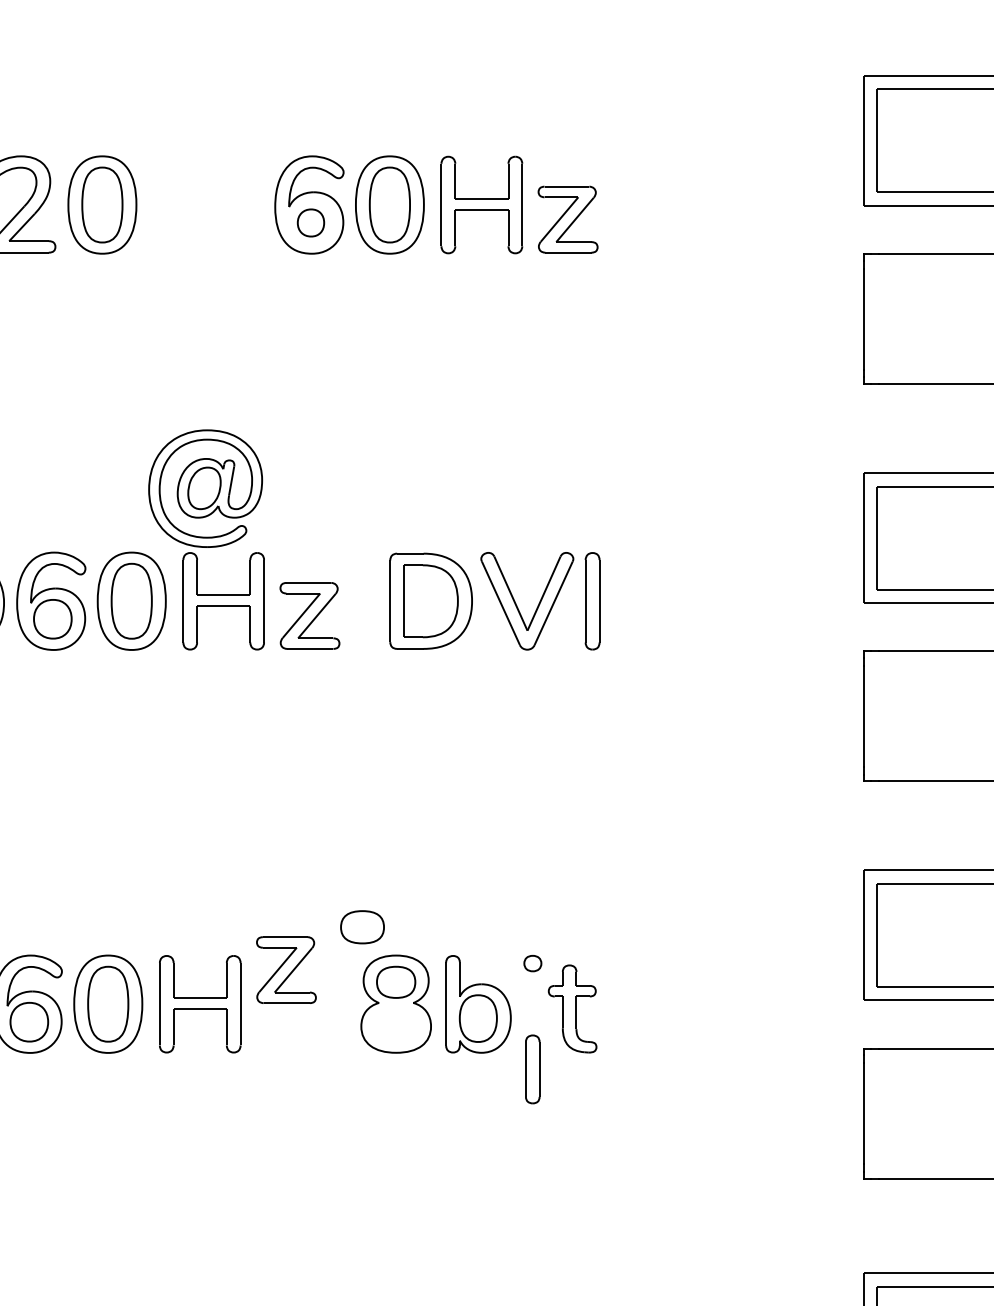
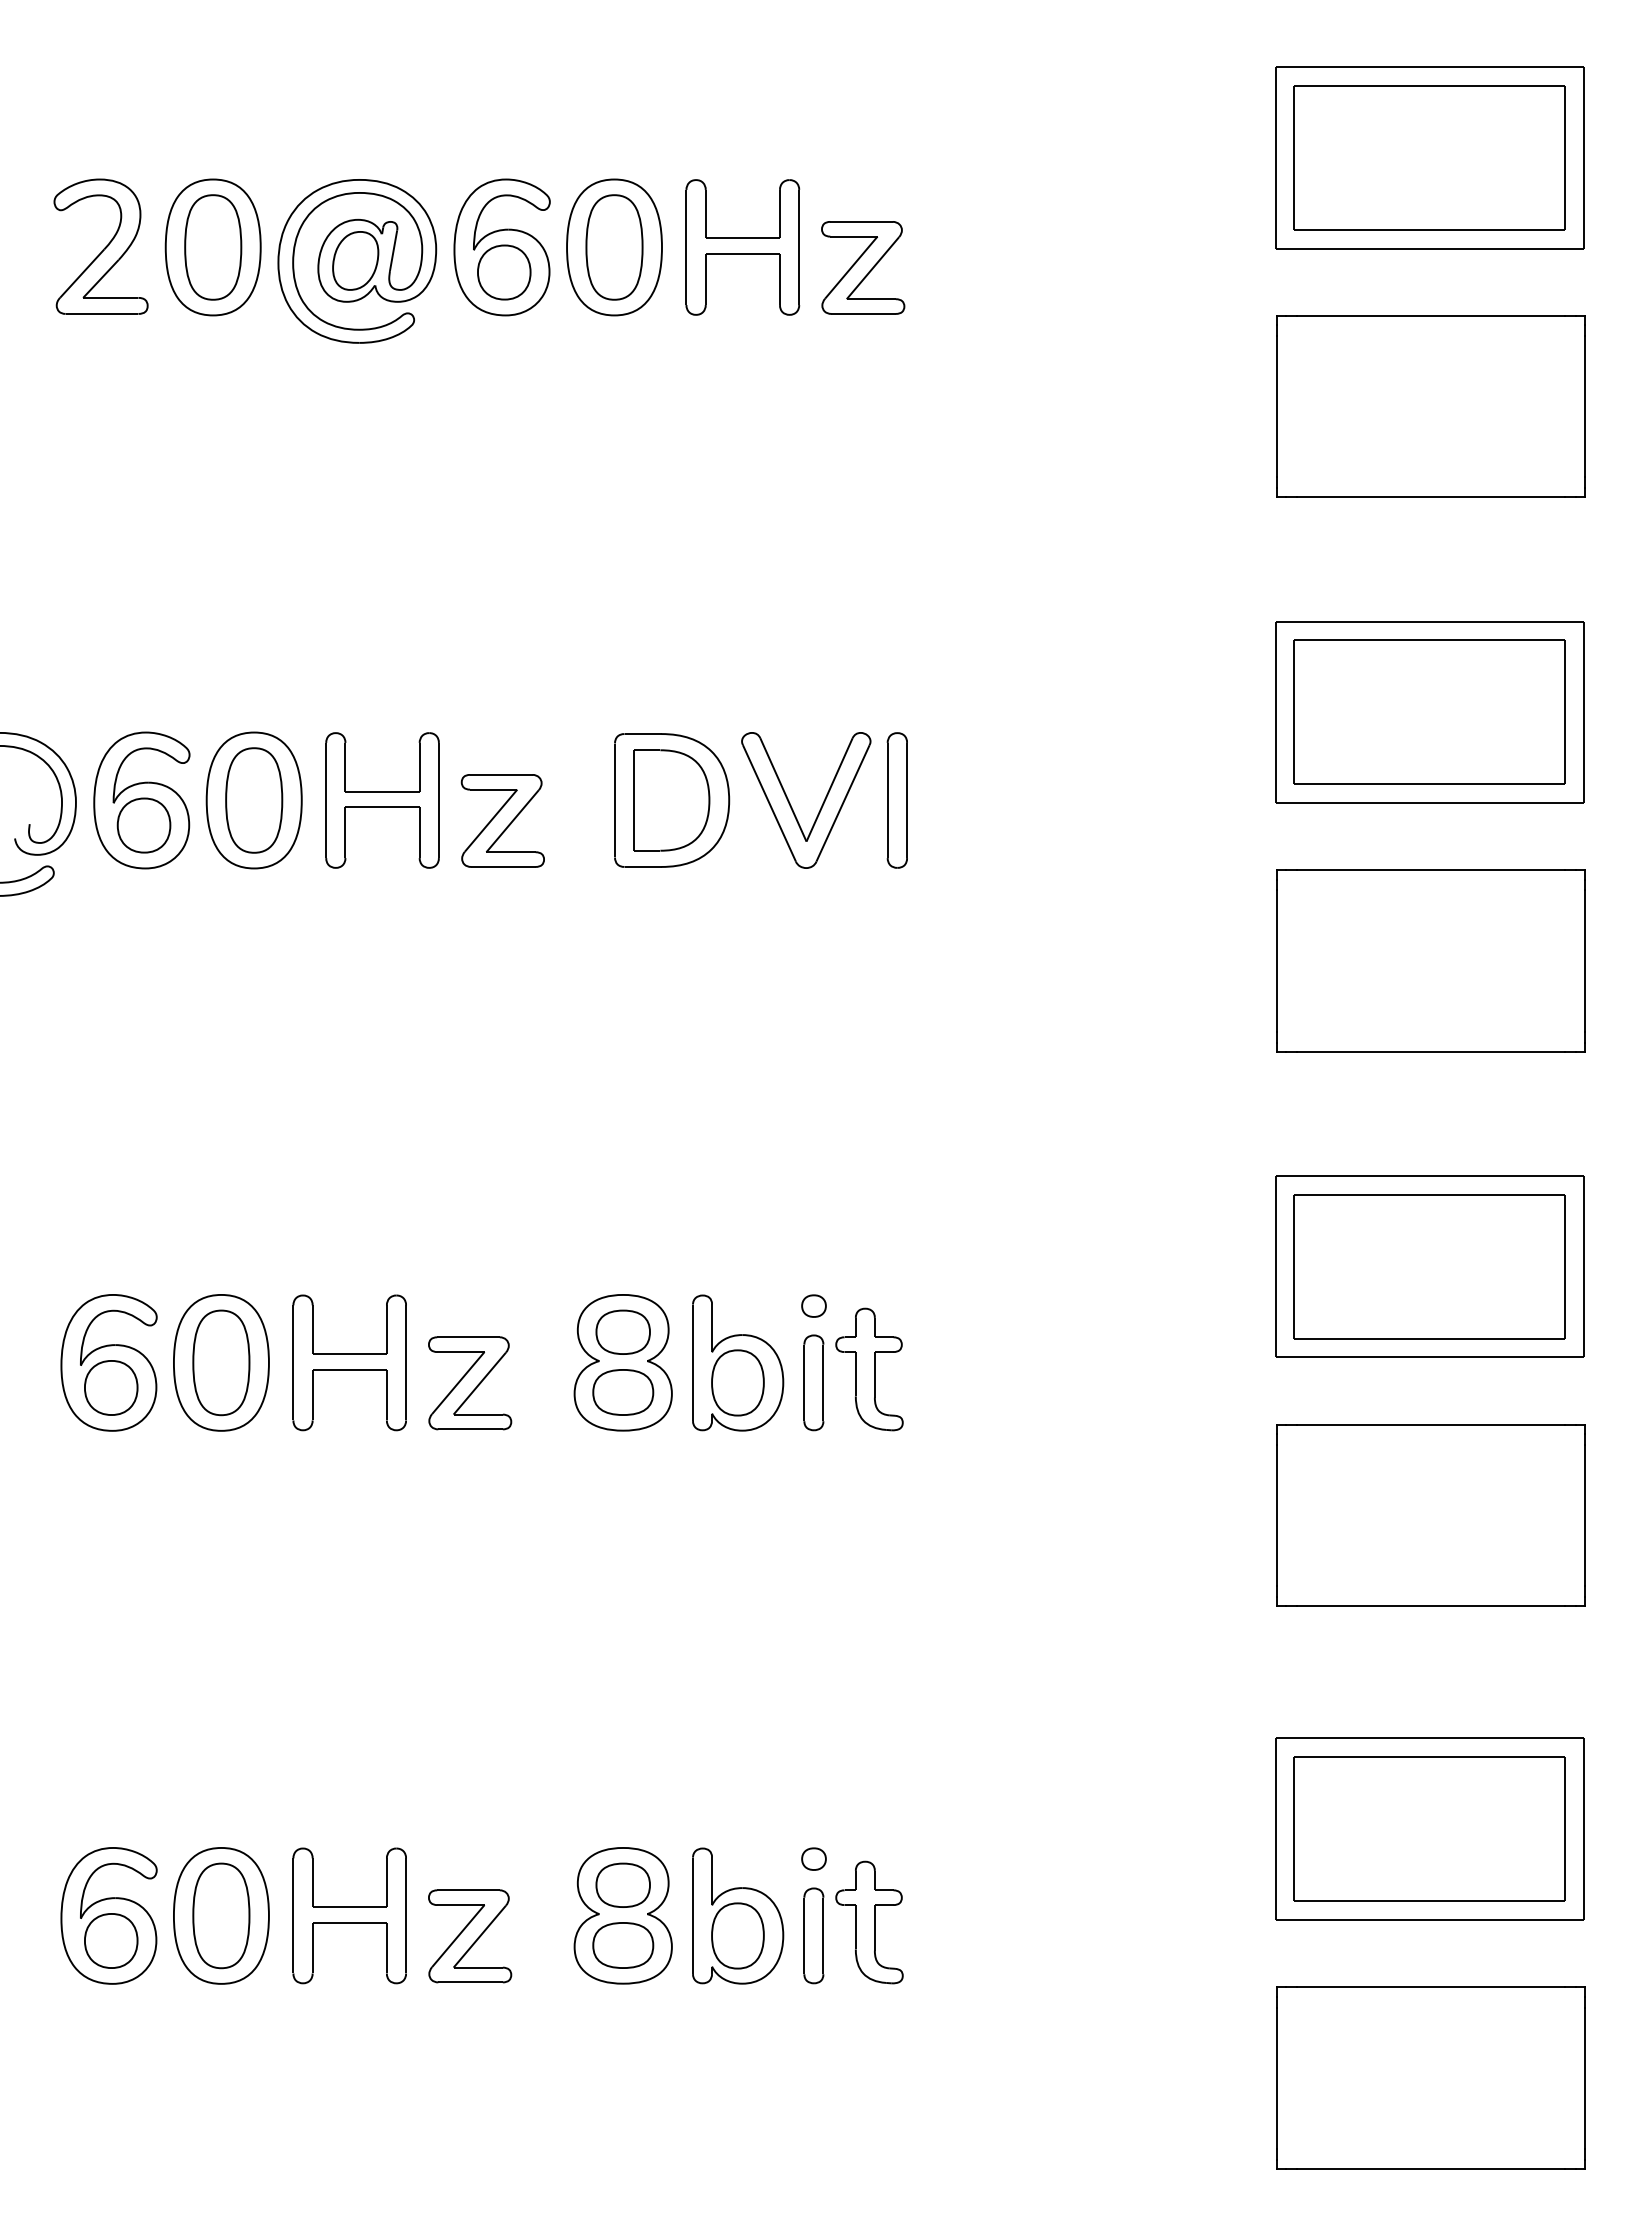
part: (311, 222) -> (504, 272), size x1.43
part: (205, 488) -> (357, 261), moved
part: (362, 927) -> (623, 1392), moved
part: (286, 970) -> (470, 1383), moved
part: (532, 1069) -> (813, 1382), moved

